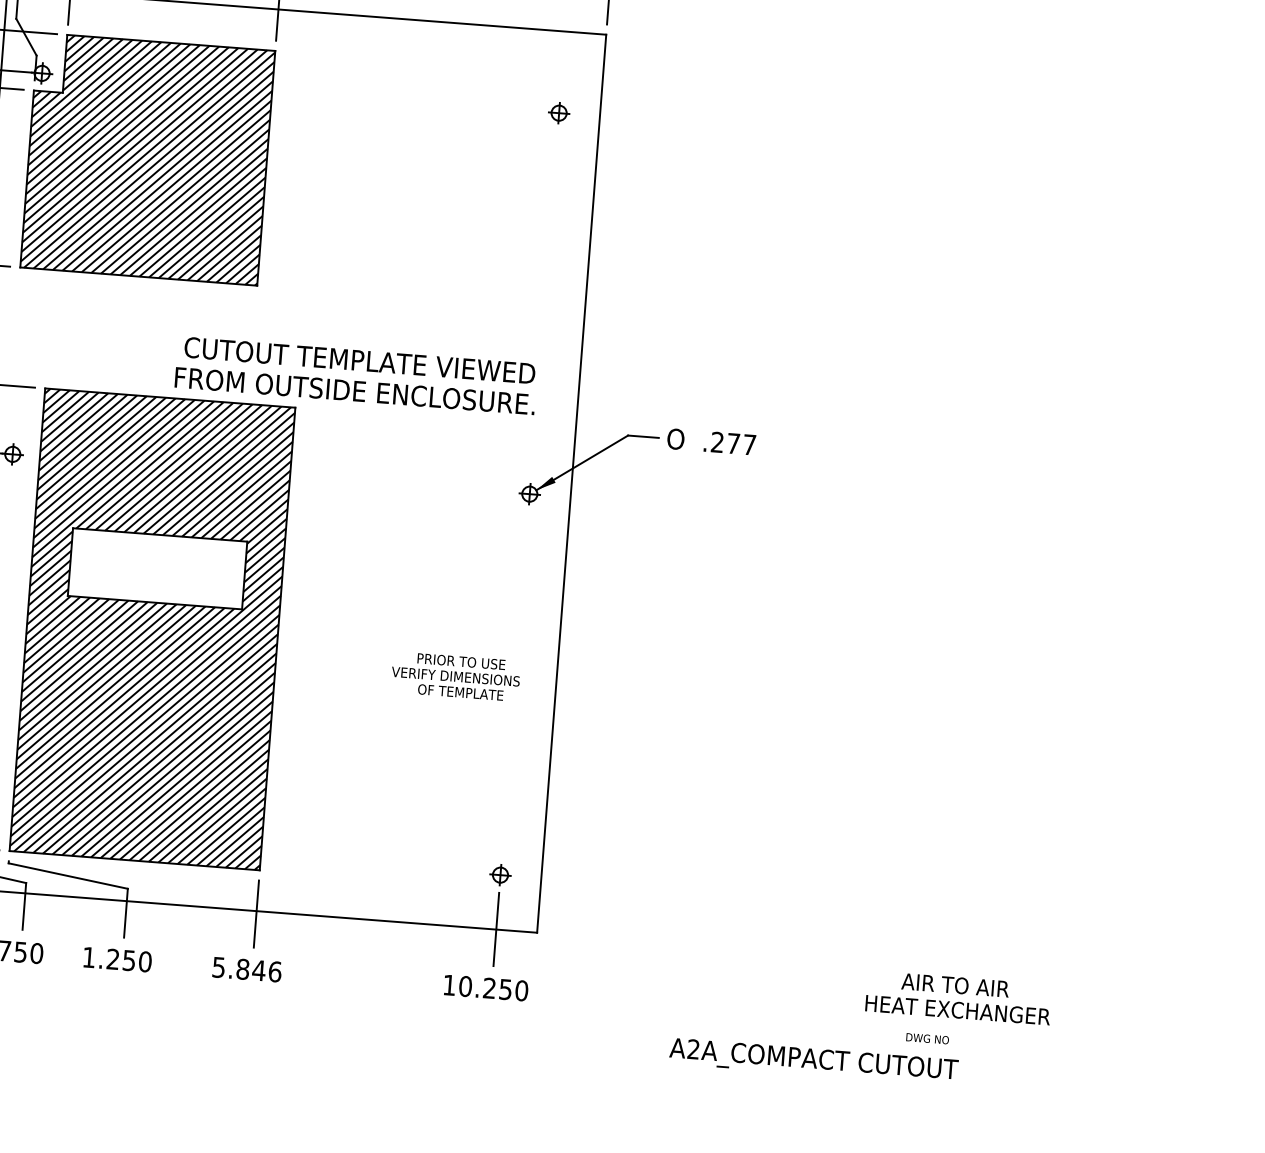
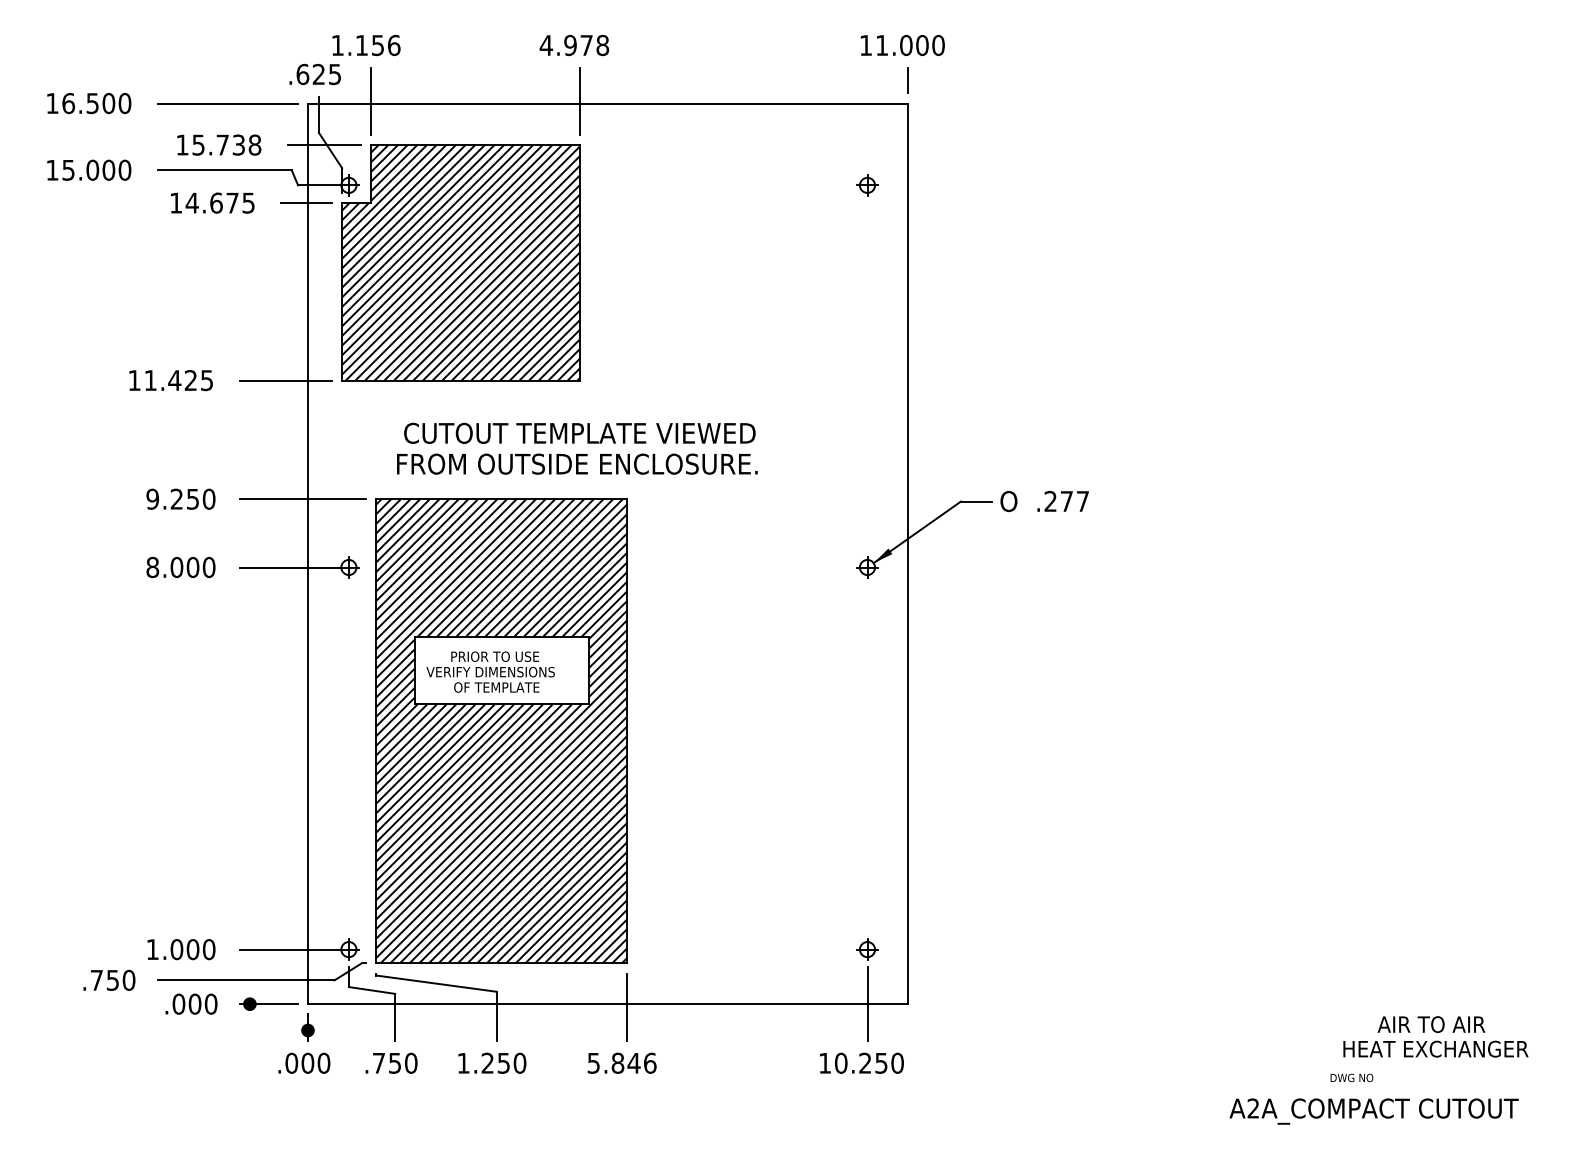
text: (356, 375) -> (577, 448), moved
text: (455, 676) -> (490, 671), moved
text: (958, 997) -> (1435, 1036), moved
text: (927, 1038) -> (1351, 1077), moved
text: (813, 1061) -> (1373, 1111), moved

